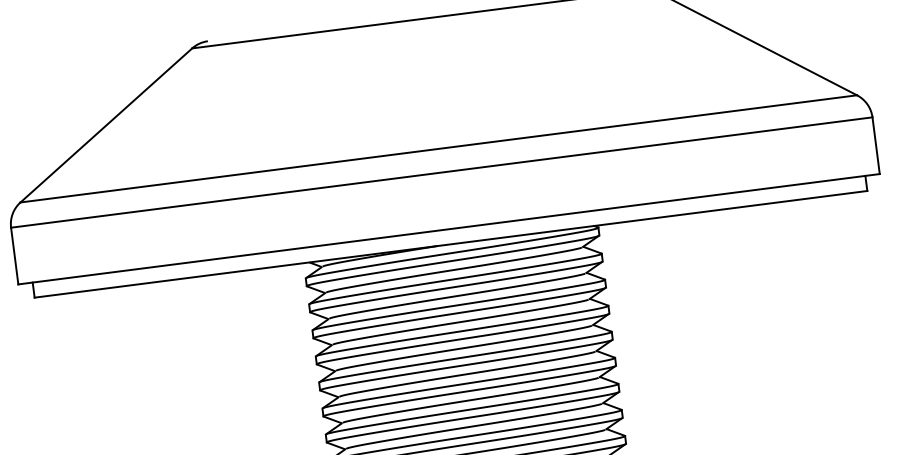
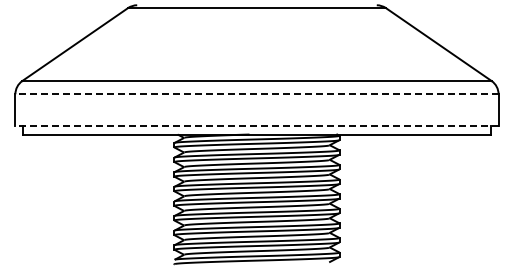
line: (442, 172) -> (257, 94), solid -> dashed
line: (450, 229) -> (257, 126), solid -> dashed

